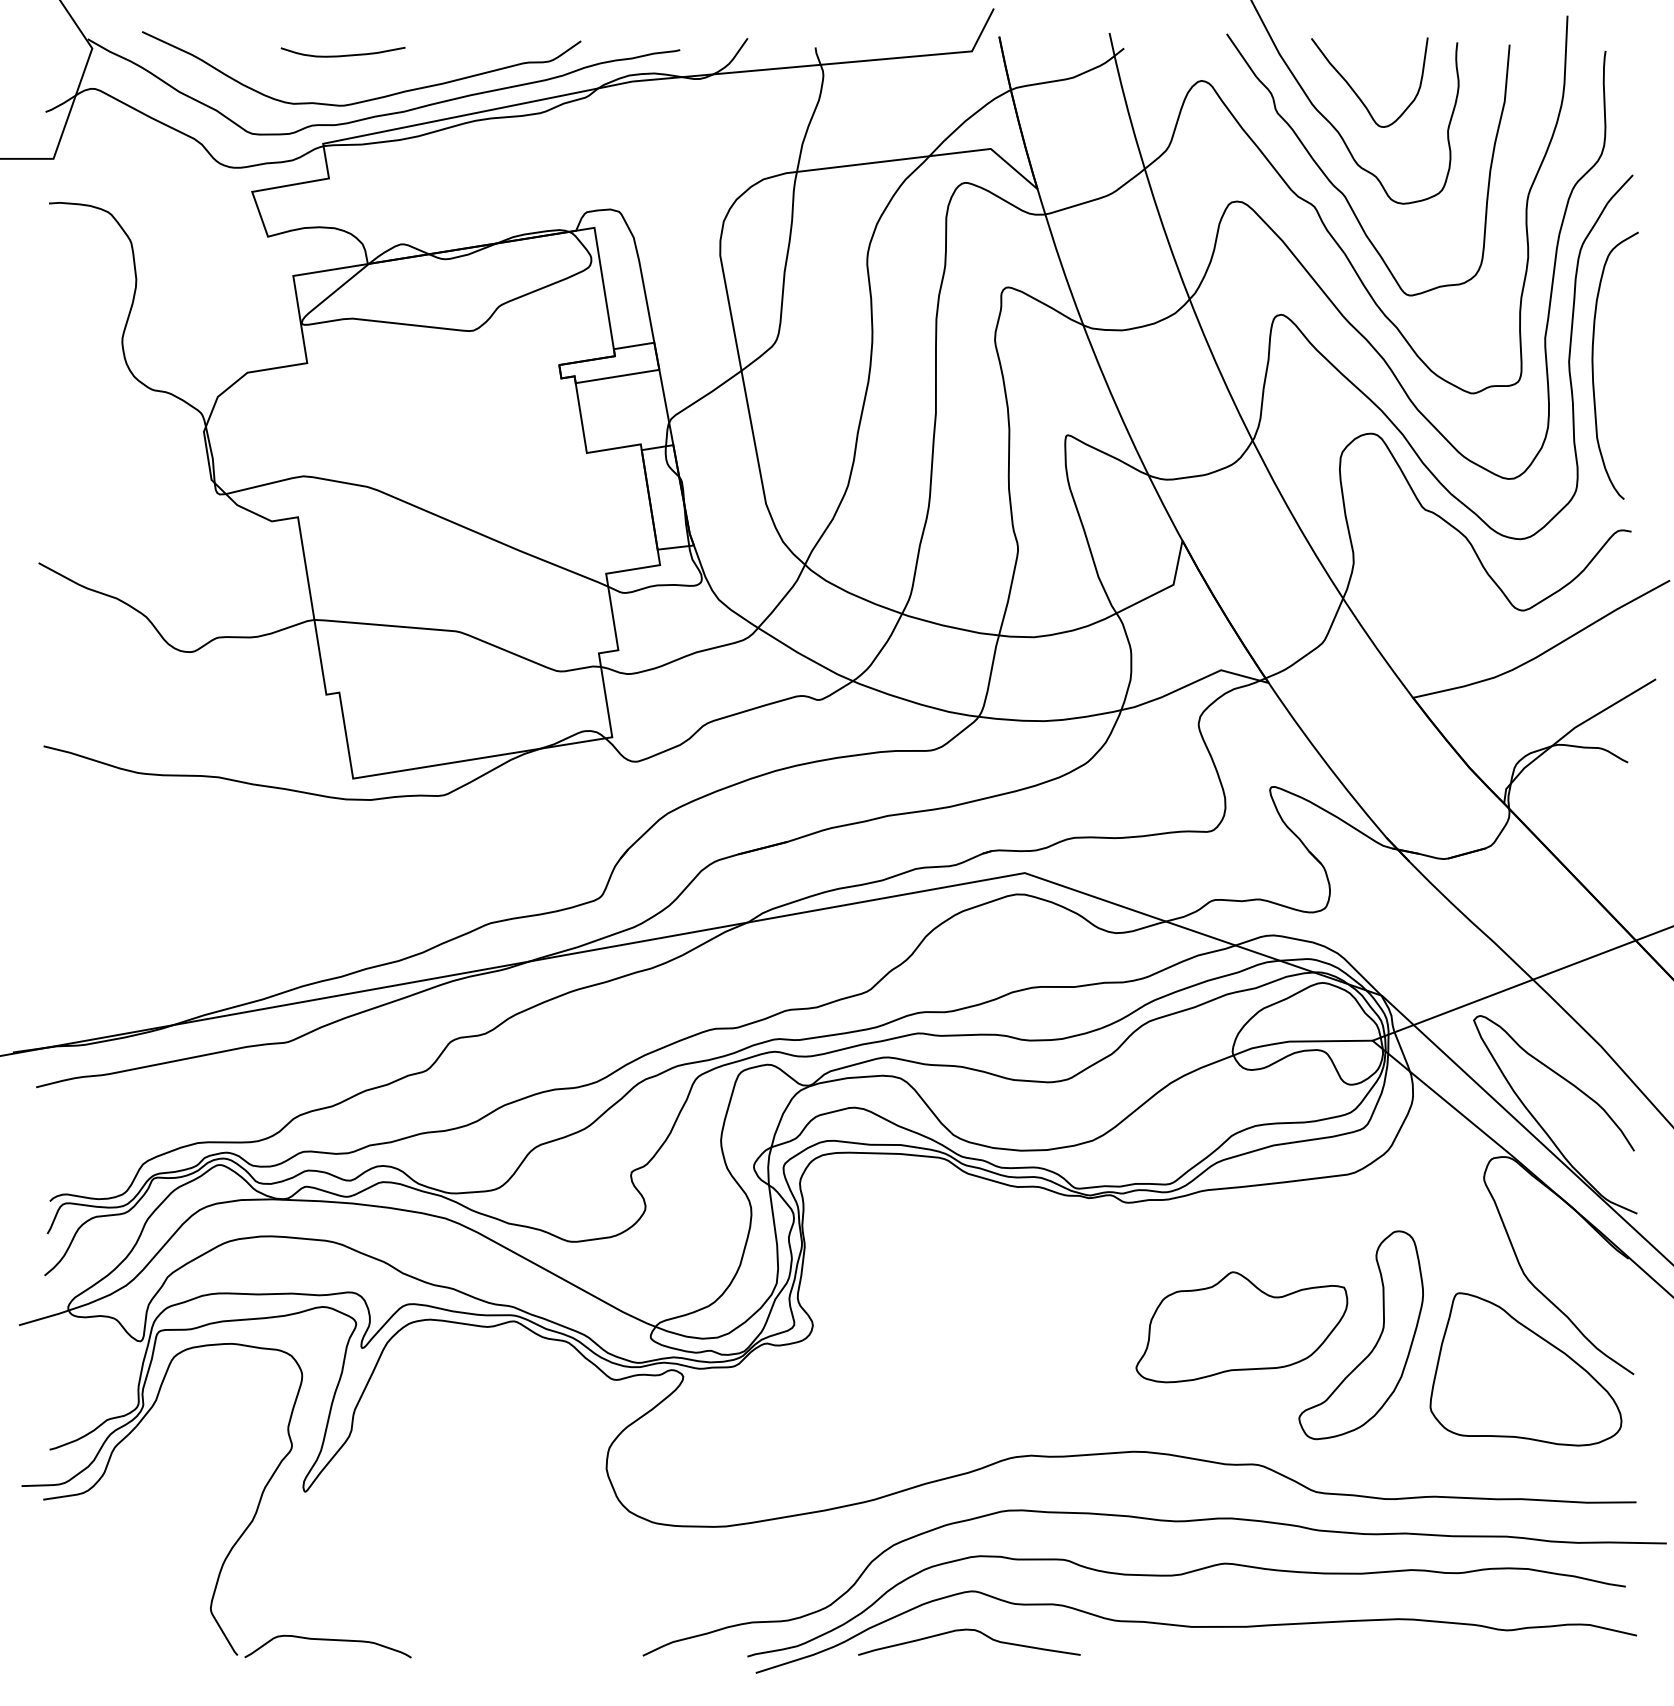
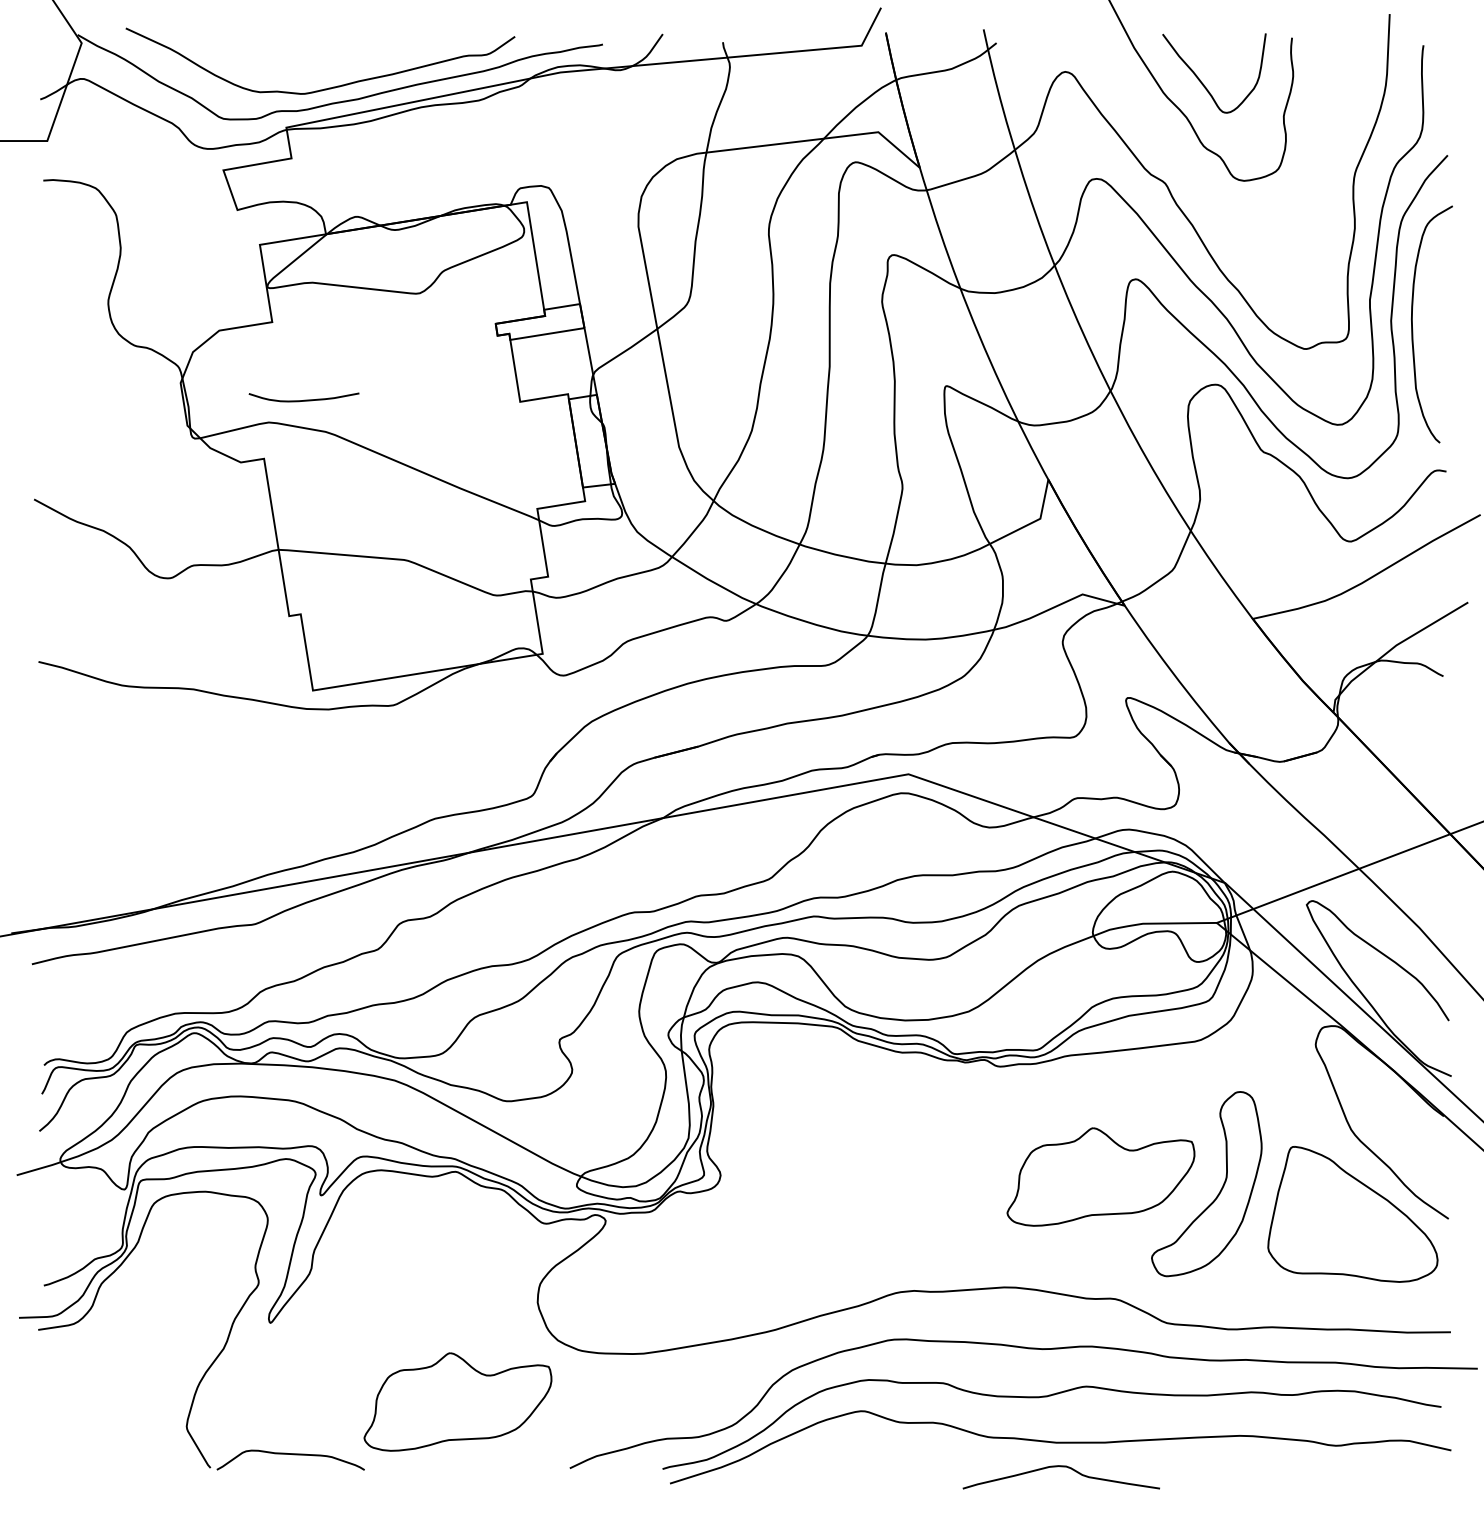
curve: (343, 54) -> (304, 399), moved
curve: (1341, 190) -> (1189, 169), removed
part: (516, 1580) -> (457, 1401), added
curve: (968, 1631) -> (1060, 1467), moved

